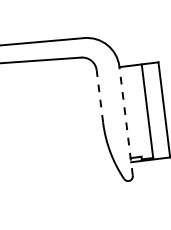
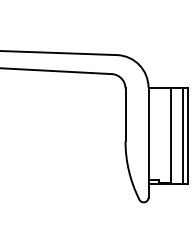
line: (99, 96) -> (125, 114), dashed -> solid
line: (160, 110) -> (183, 136), added
line: (126, 121) -> (148, 142), dashed -> solid

